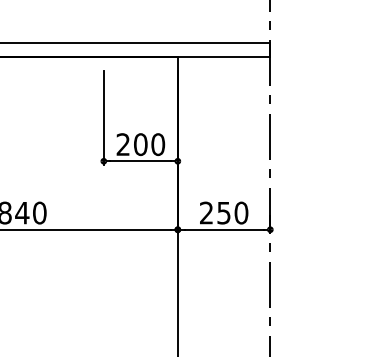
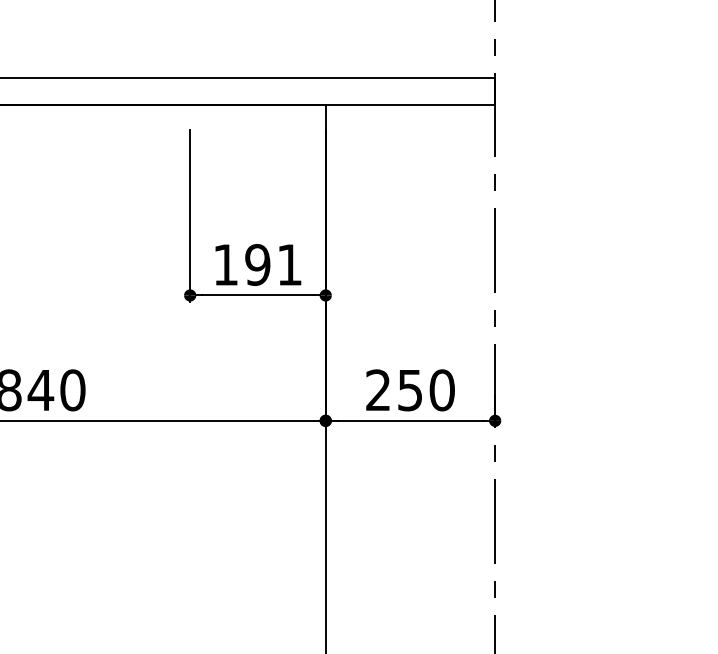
text: (140, 144) -> (257, 264), 200 -> 191

